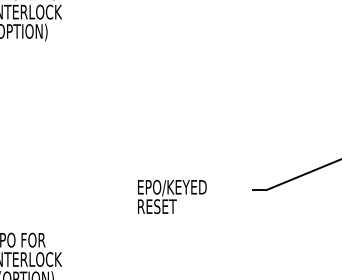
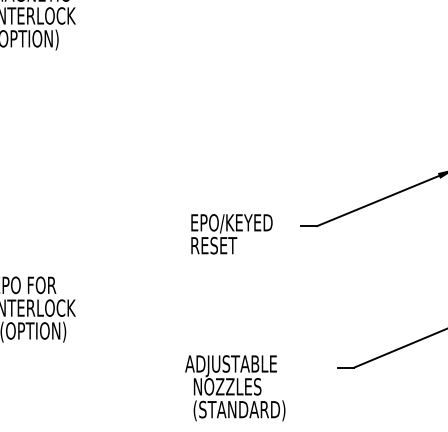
text: (171, 197) -> (231, 234), moved

